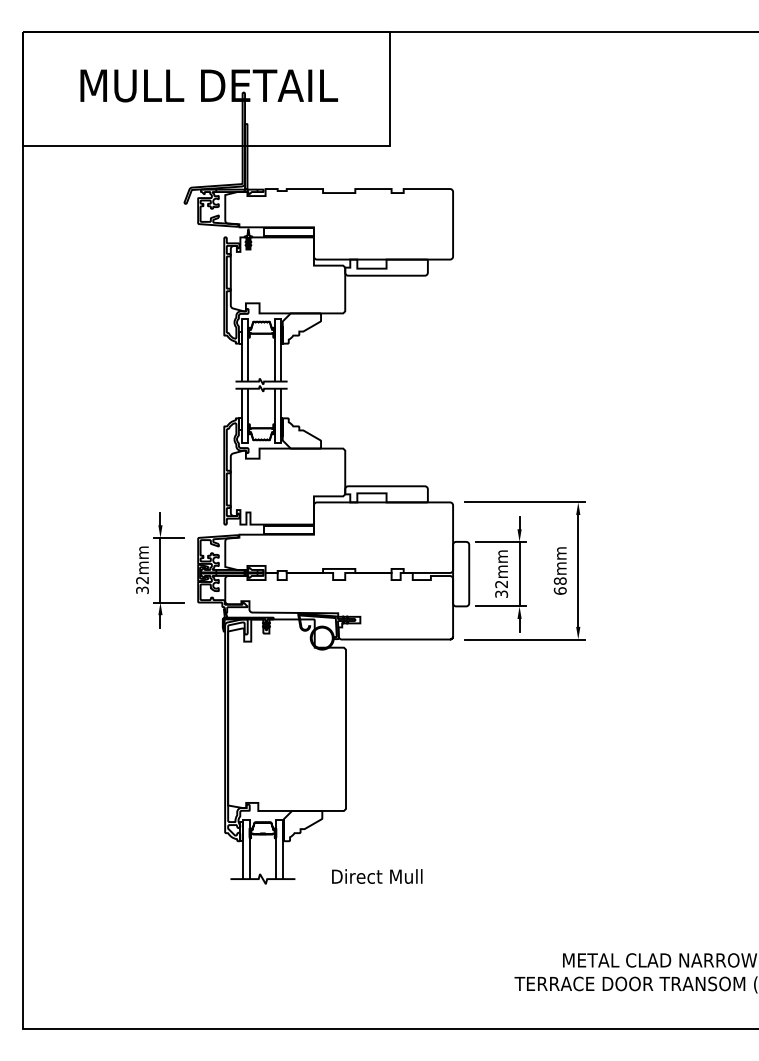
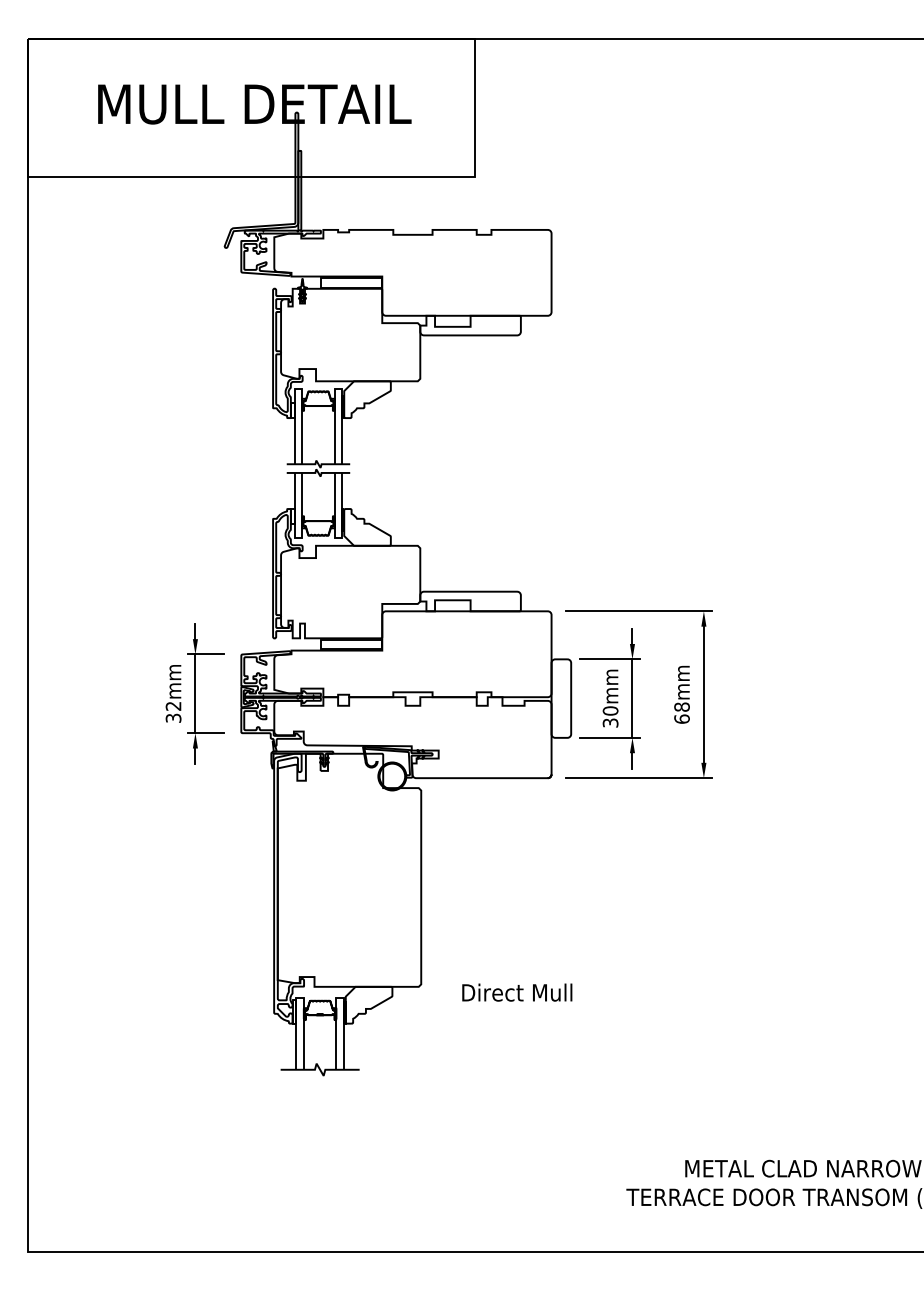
text: (501, 583) -> (610, 710), 32mm -> 30mm
text: (377, 876) -> (517, 992), moved

